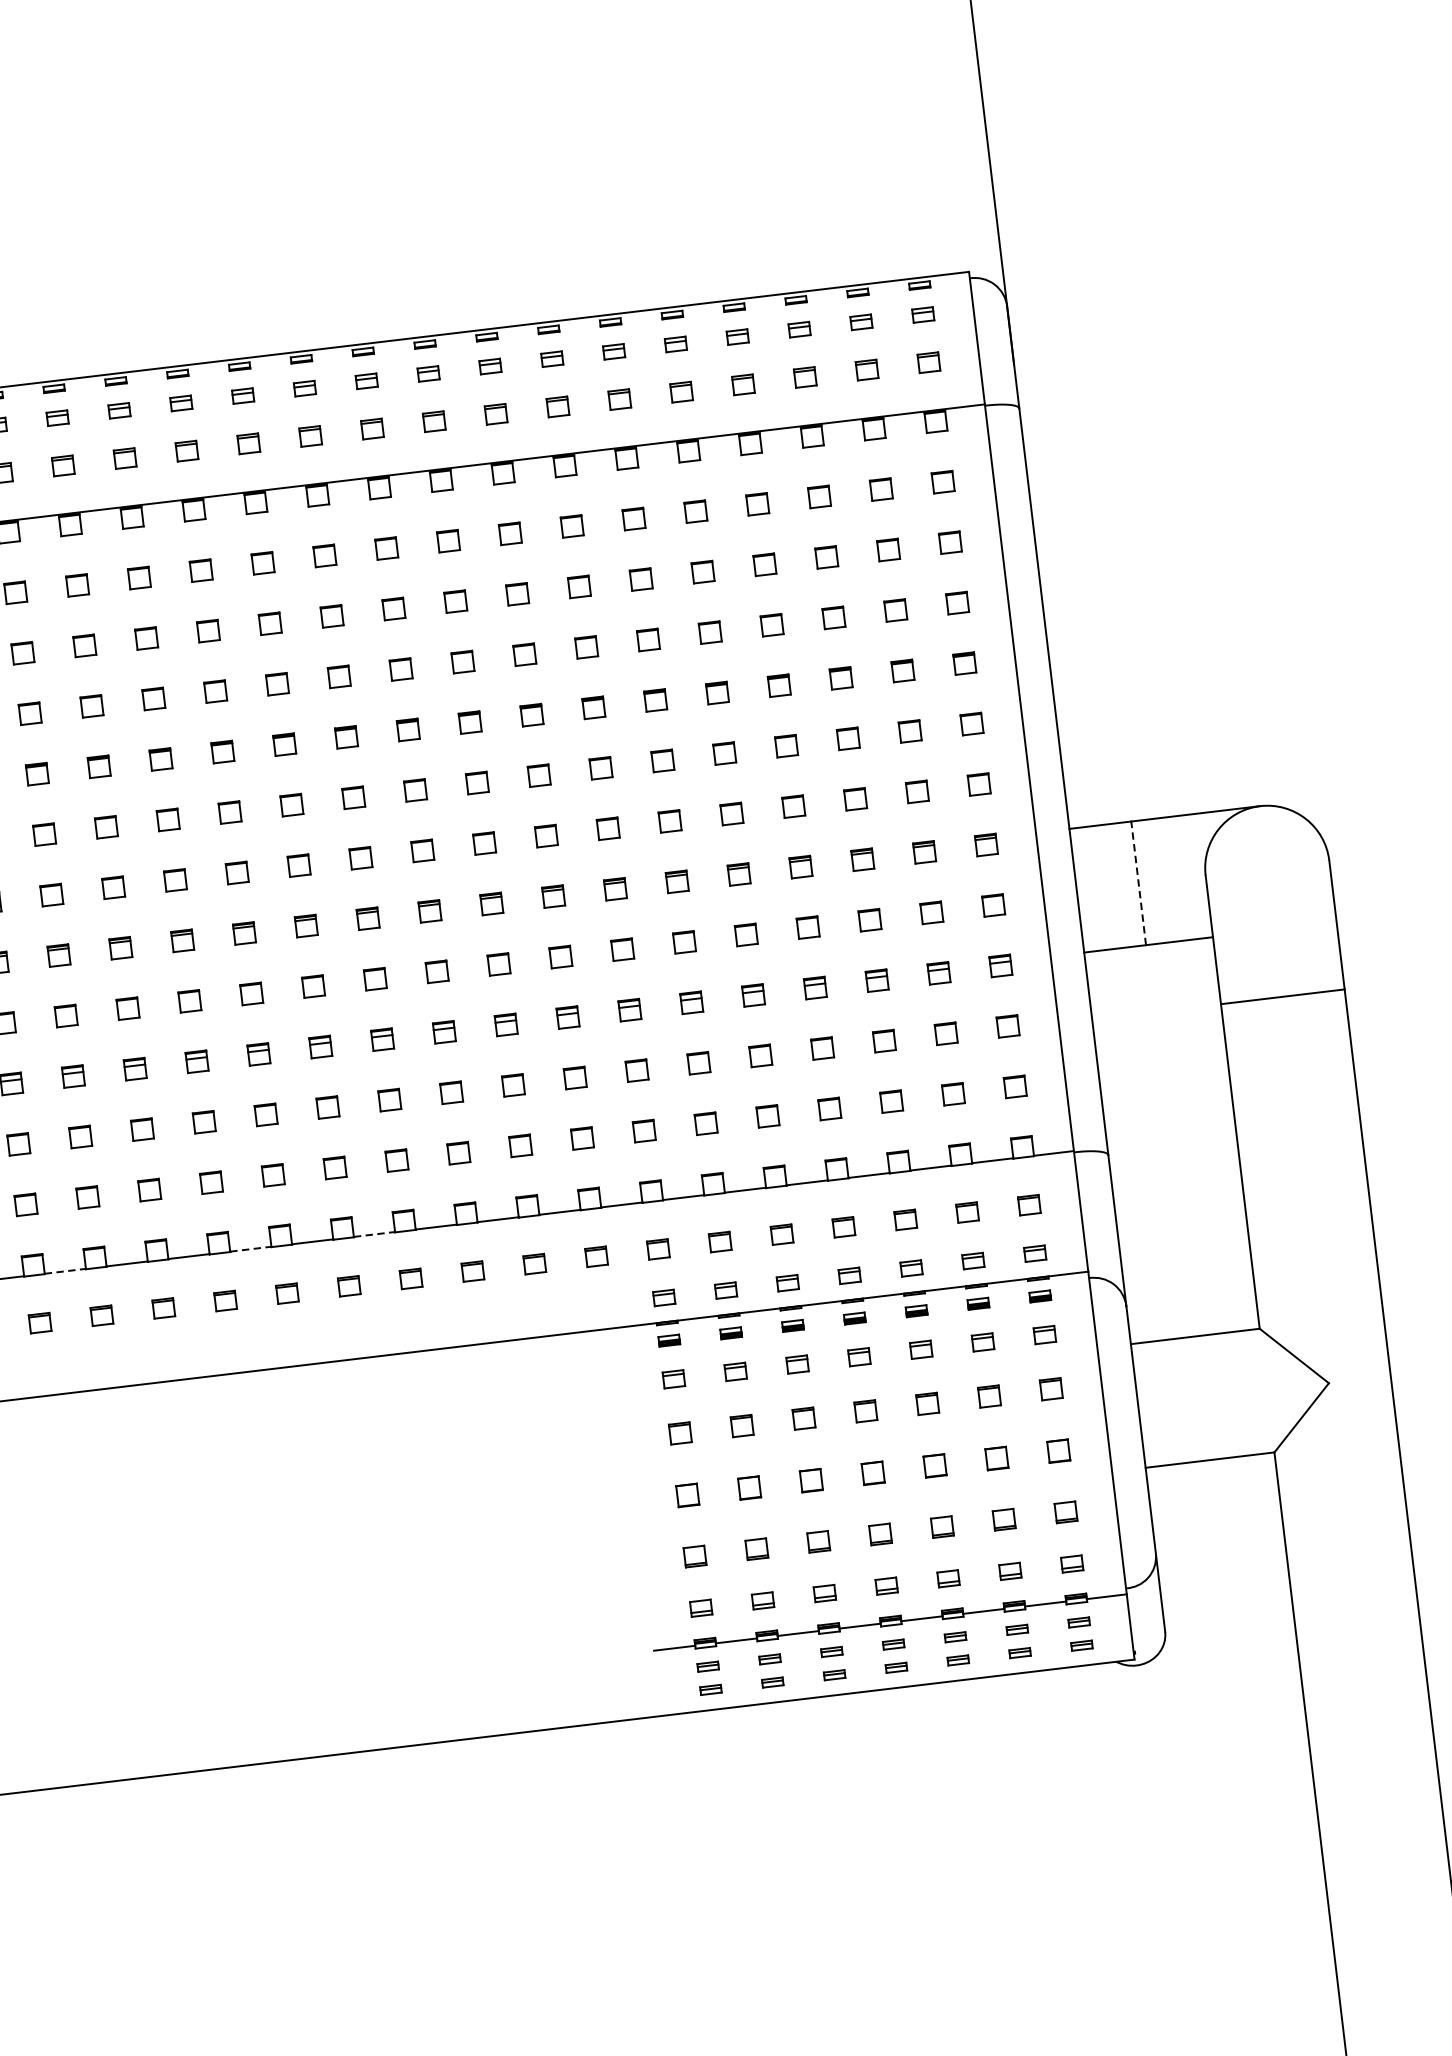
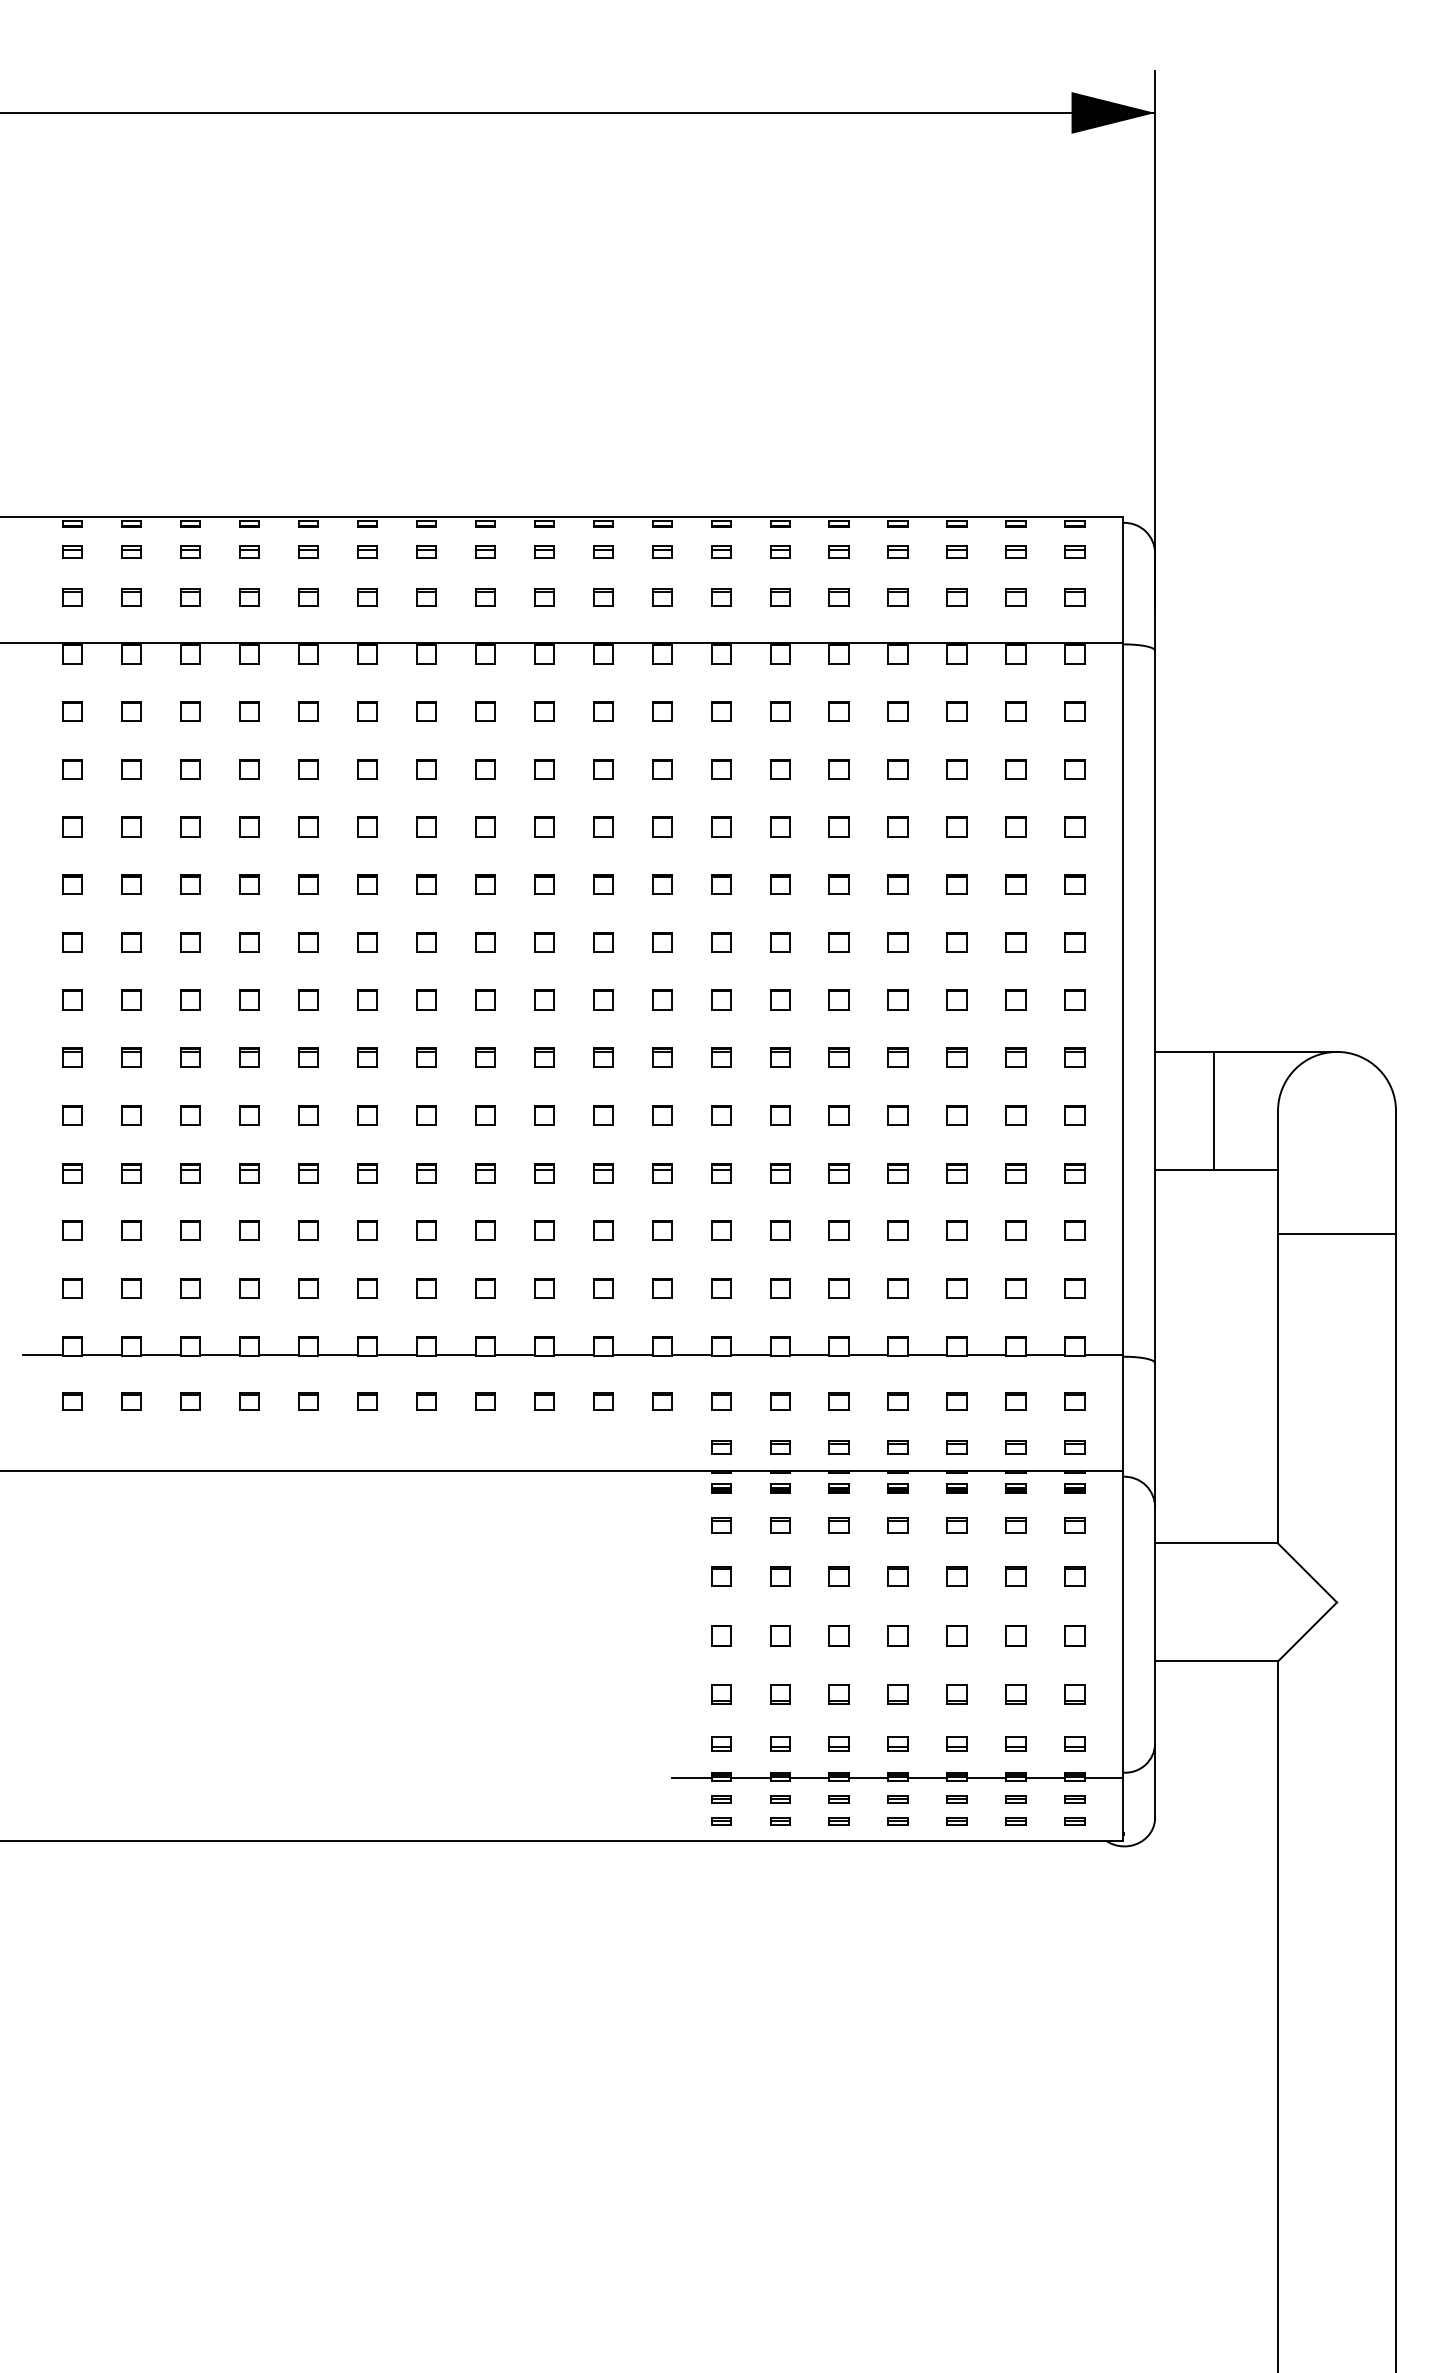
line: (1139, 882) -> (1214, 1110), dashed -> solid
line: (374, 1234) -> (455, 1355), dashed -> solid
line: (250, 1249) -> (337, 1355), dashed -> solid
line: (64, 1271) -> (160, 1355), dashed -> solid

